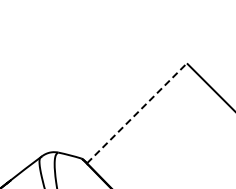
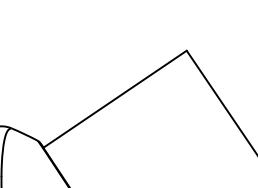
line: (137, 113) -> (115, 99), dashed -> solid

